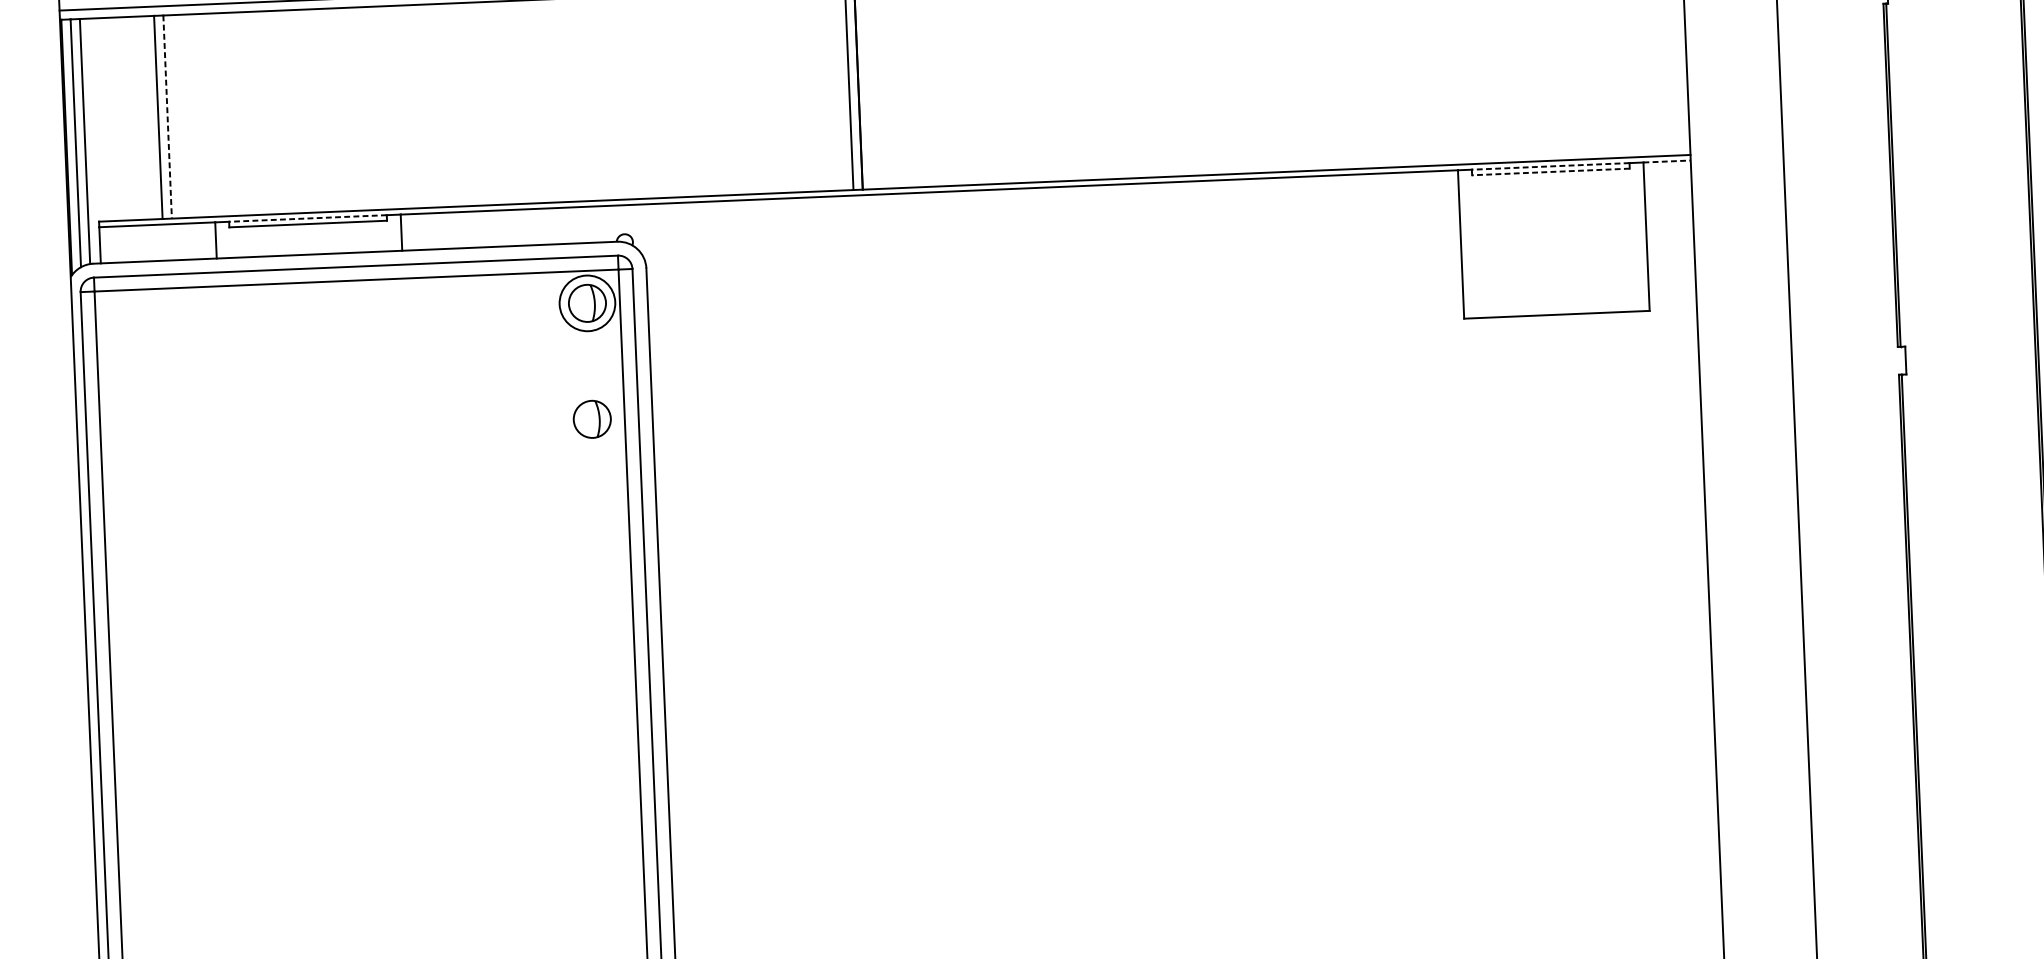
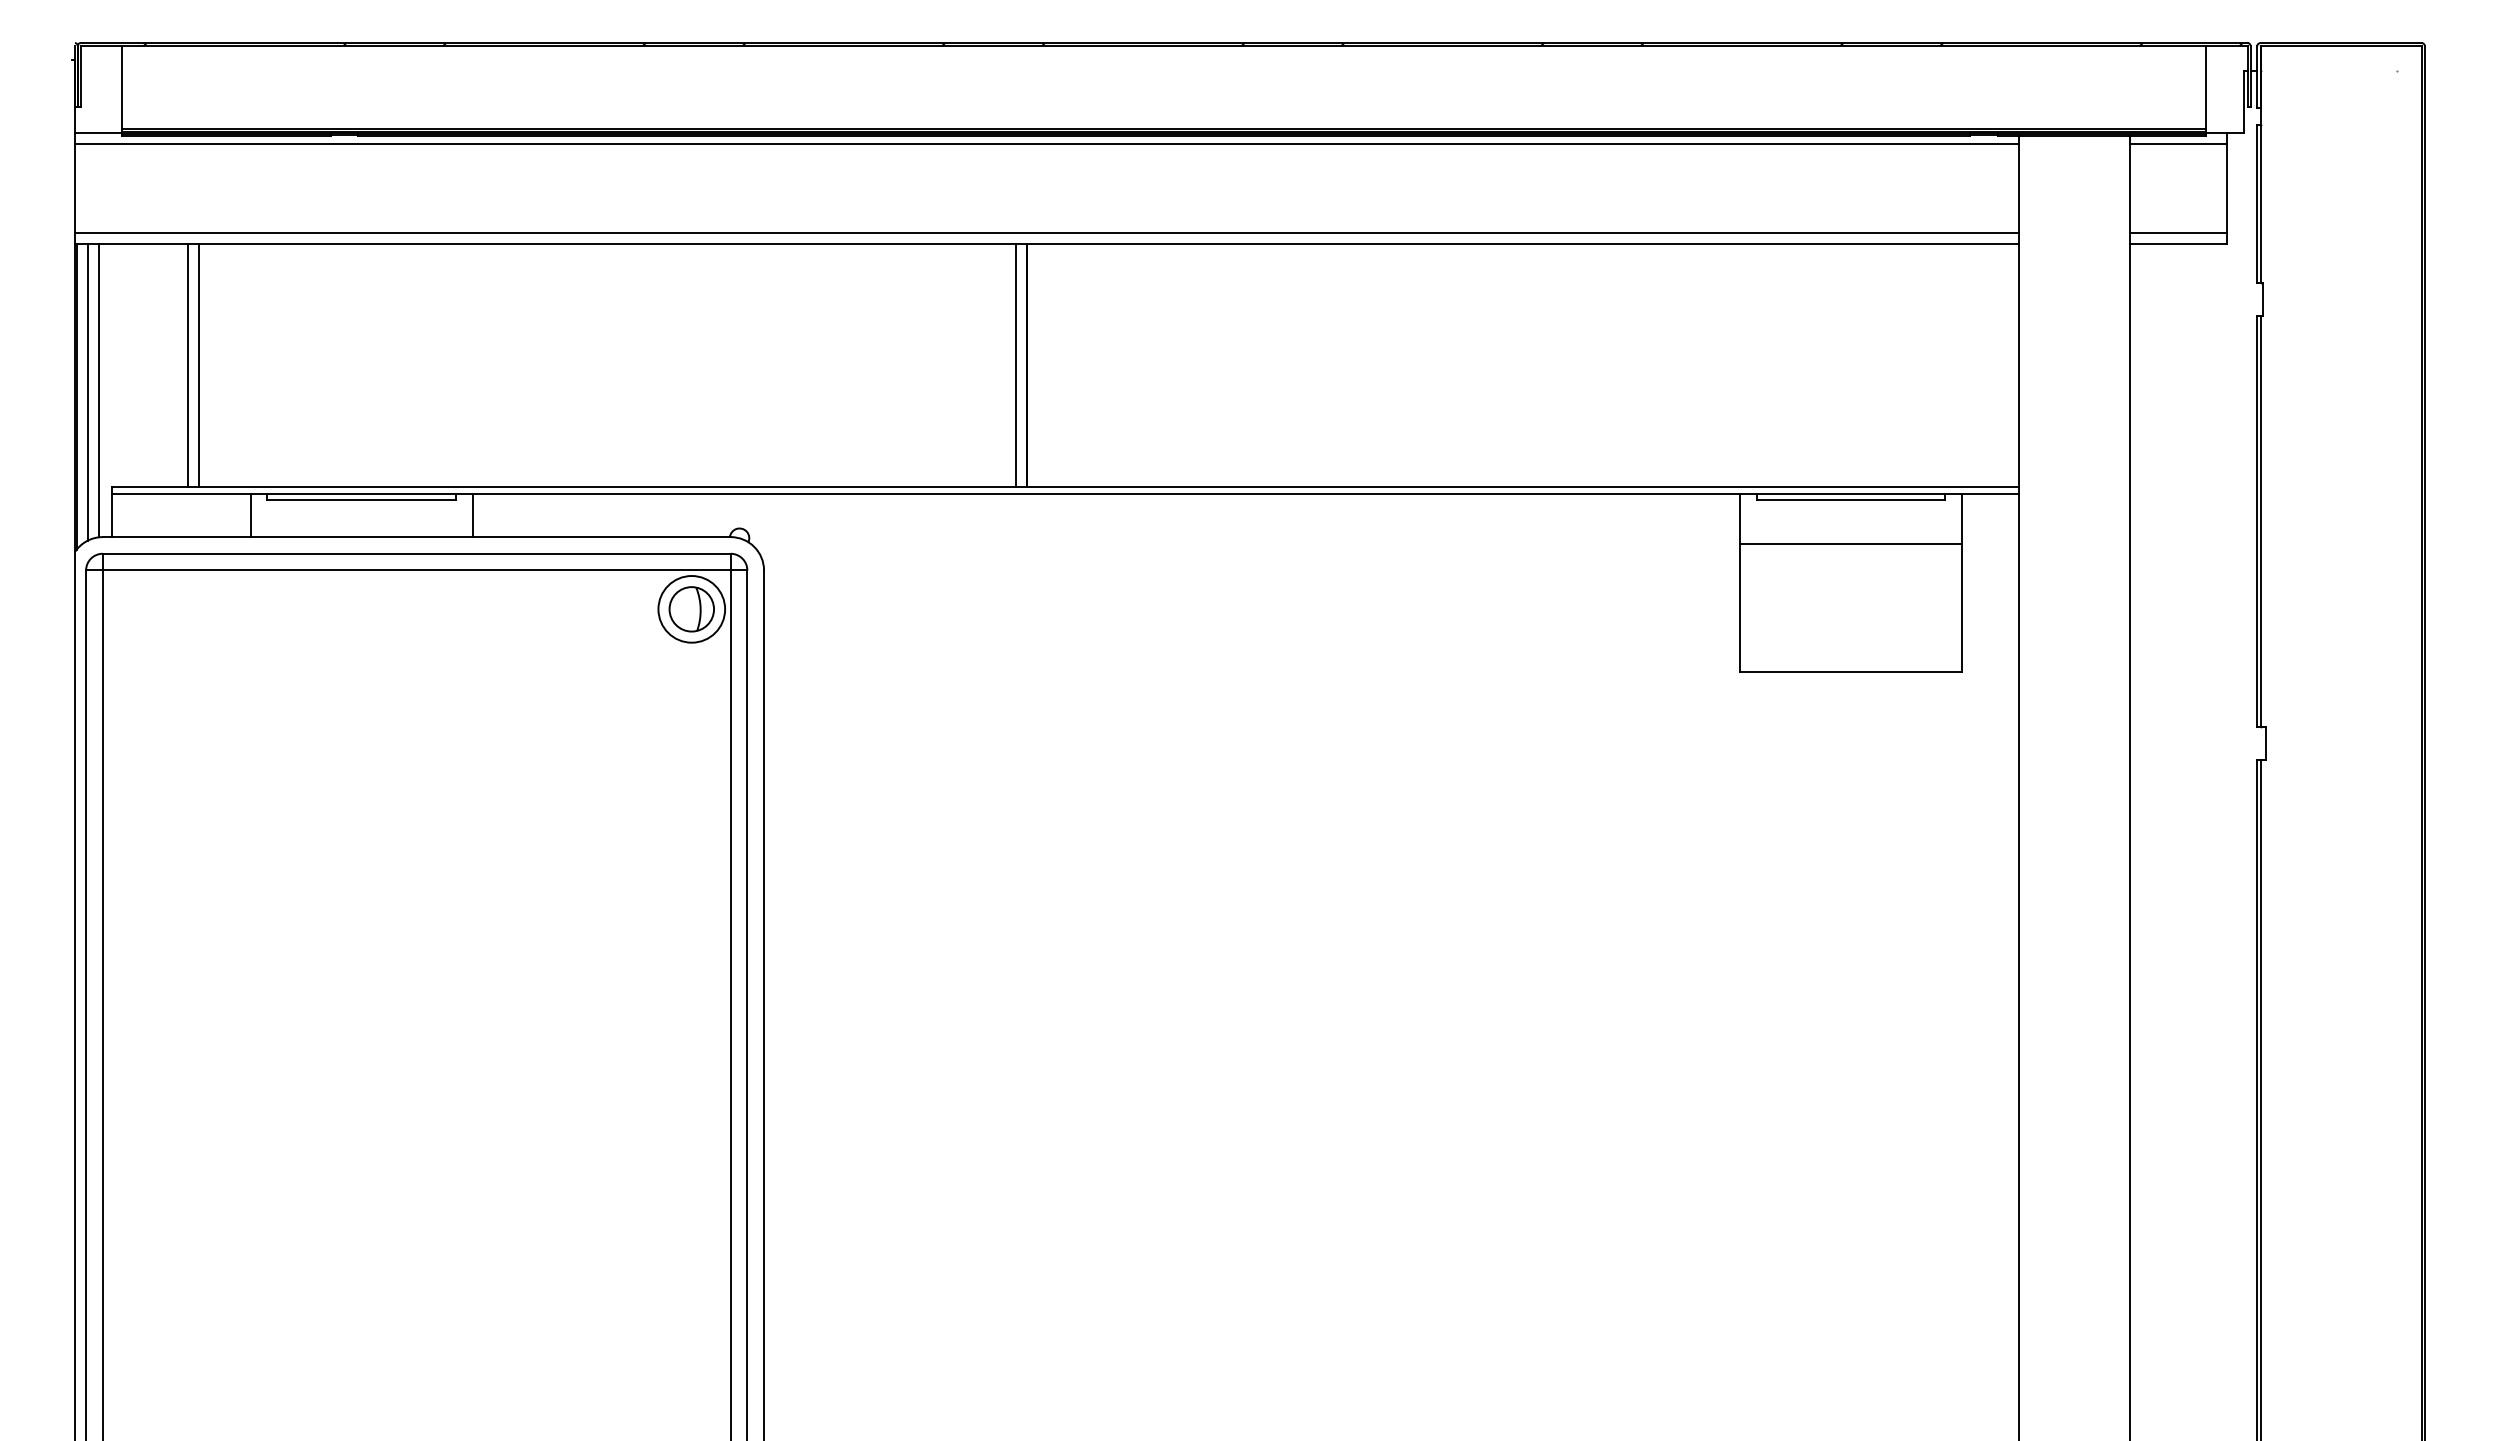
line: (167, 117) -> (198, 365), dashed -> solid
line: (1667, 161) -> (1990, 493), dashed -> solid
line: (1550, 166) -> (1850, 493), dashed -> solid
line: (1550, 172) -> (1850, 500), dashed -> solid
line: (1552, 207) -> (1850, 543), added
line: (307, 218) -> (361, 493), dashed -> solid
part: (592, 419) -> (691, 748), removed

